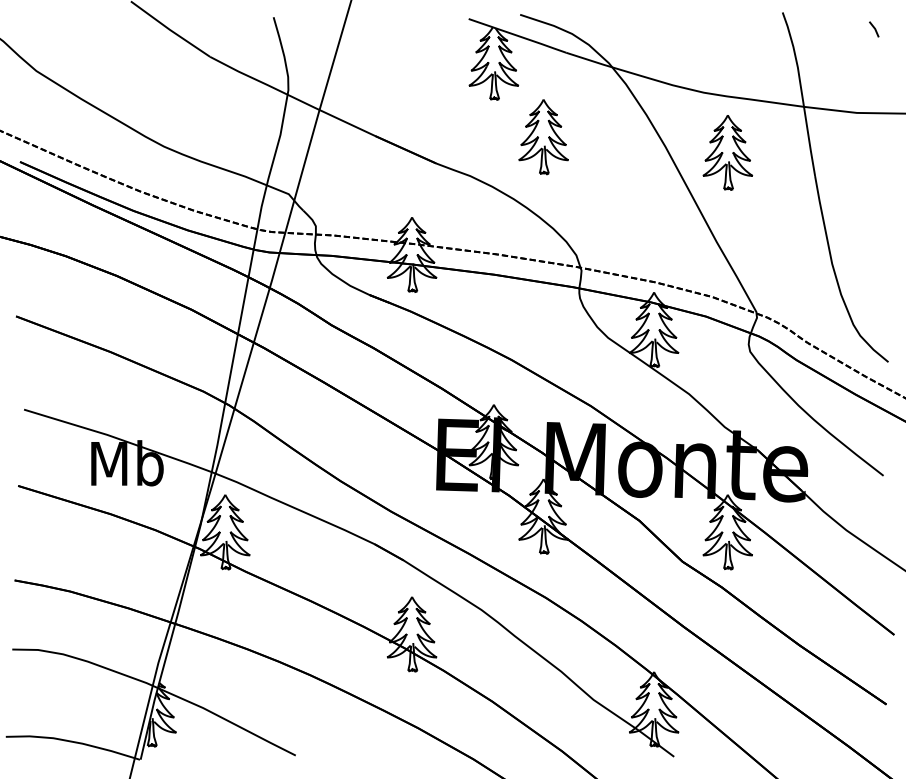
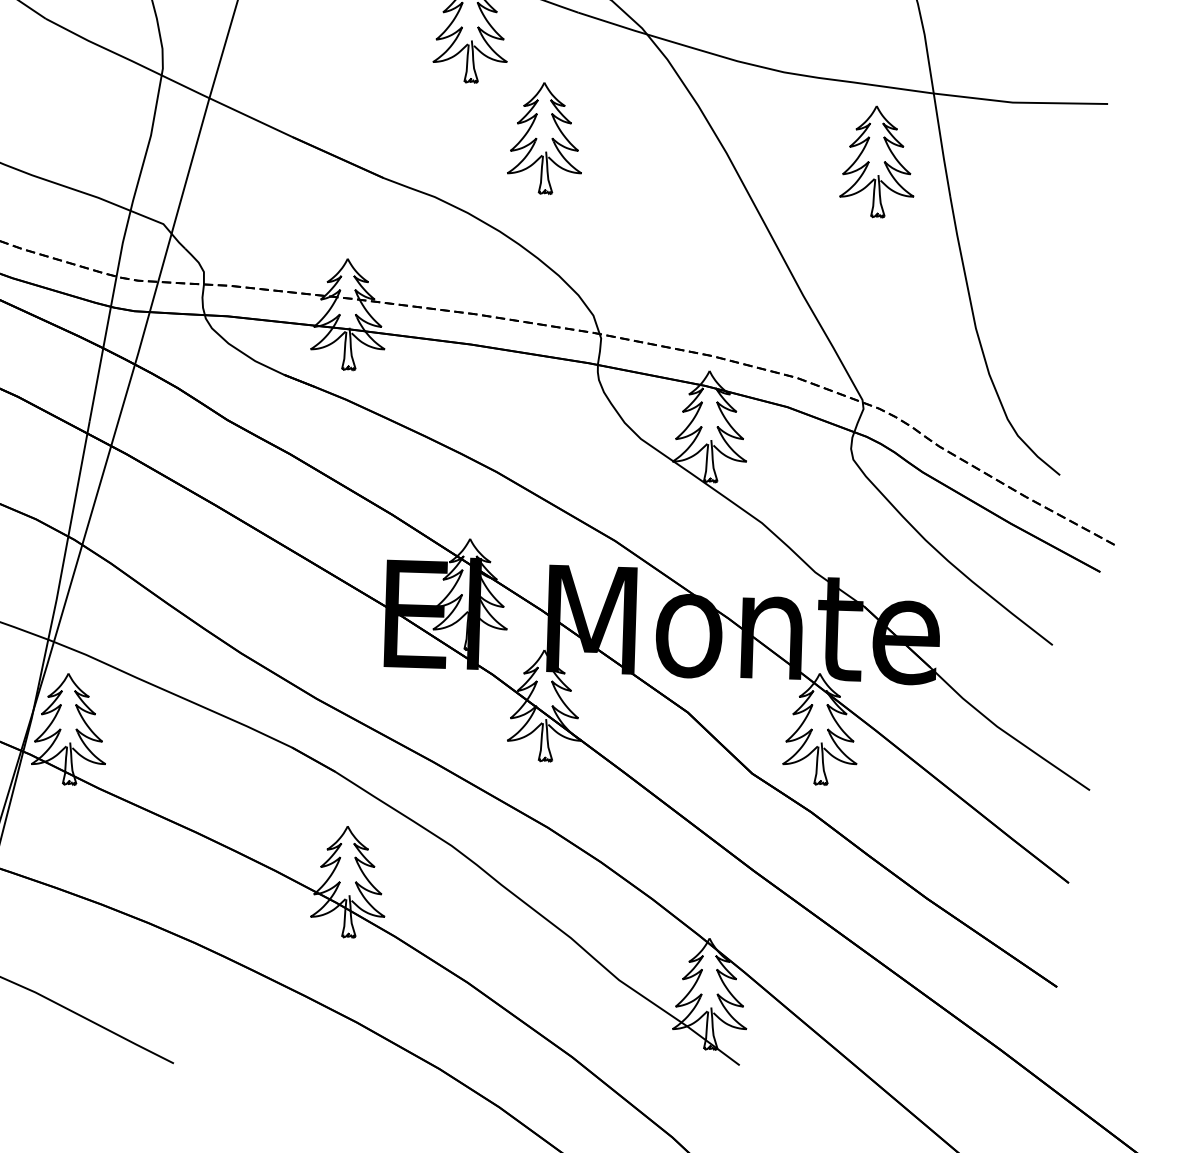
part: (727, 152) -> (876, 161), moved

